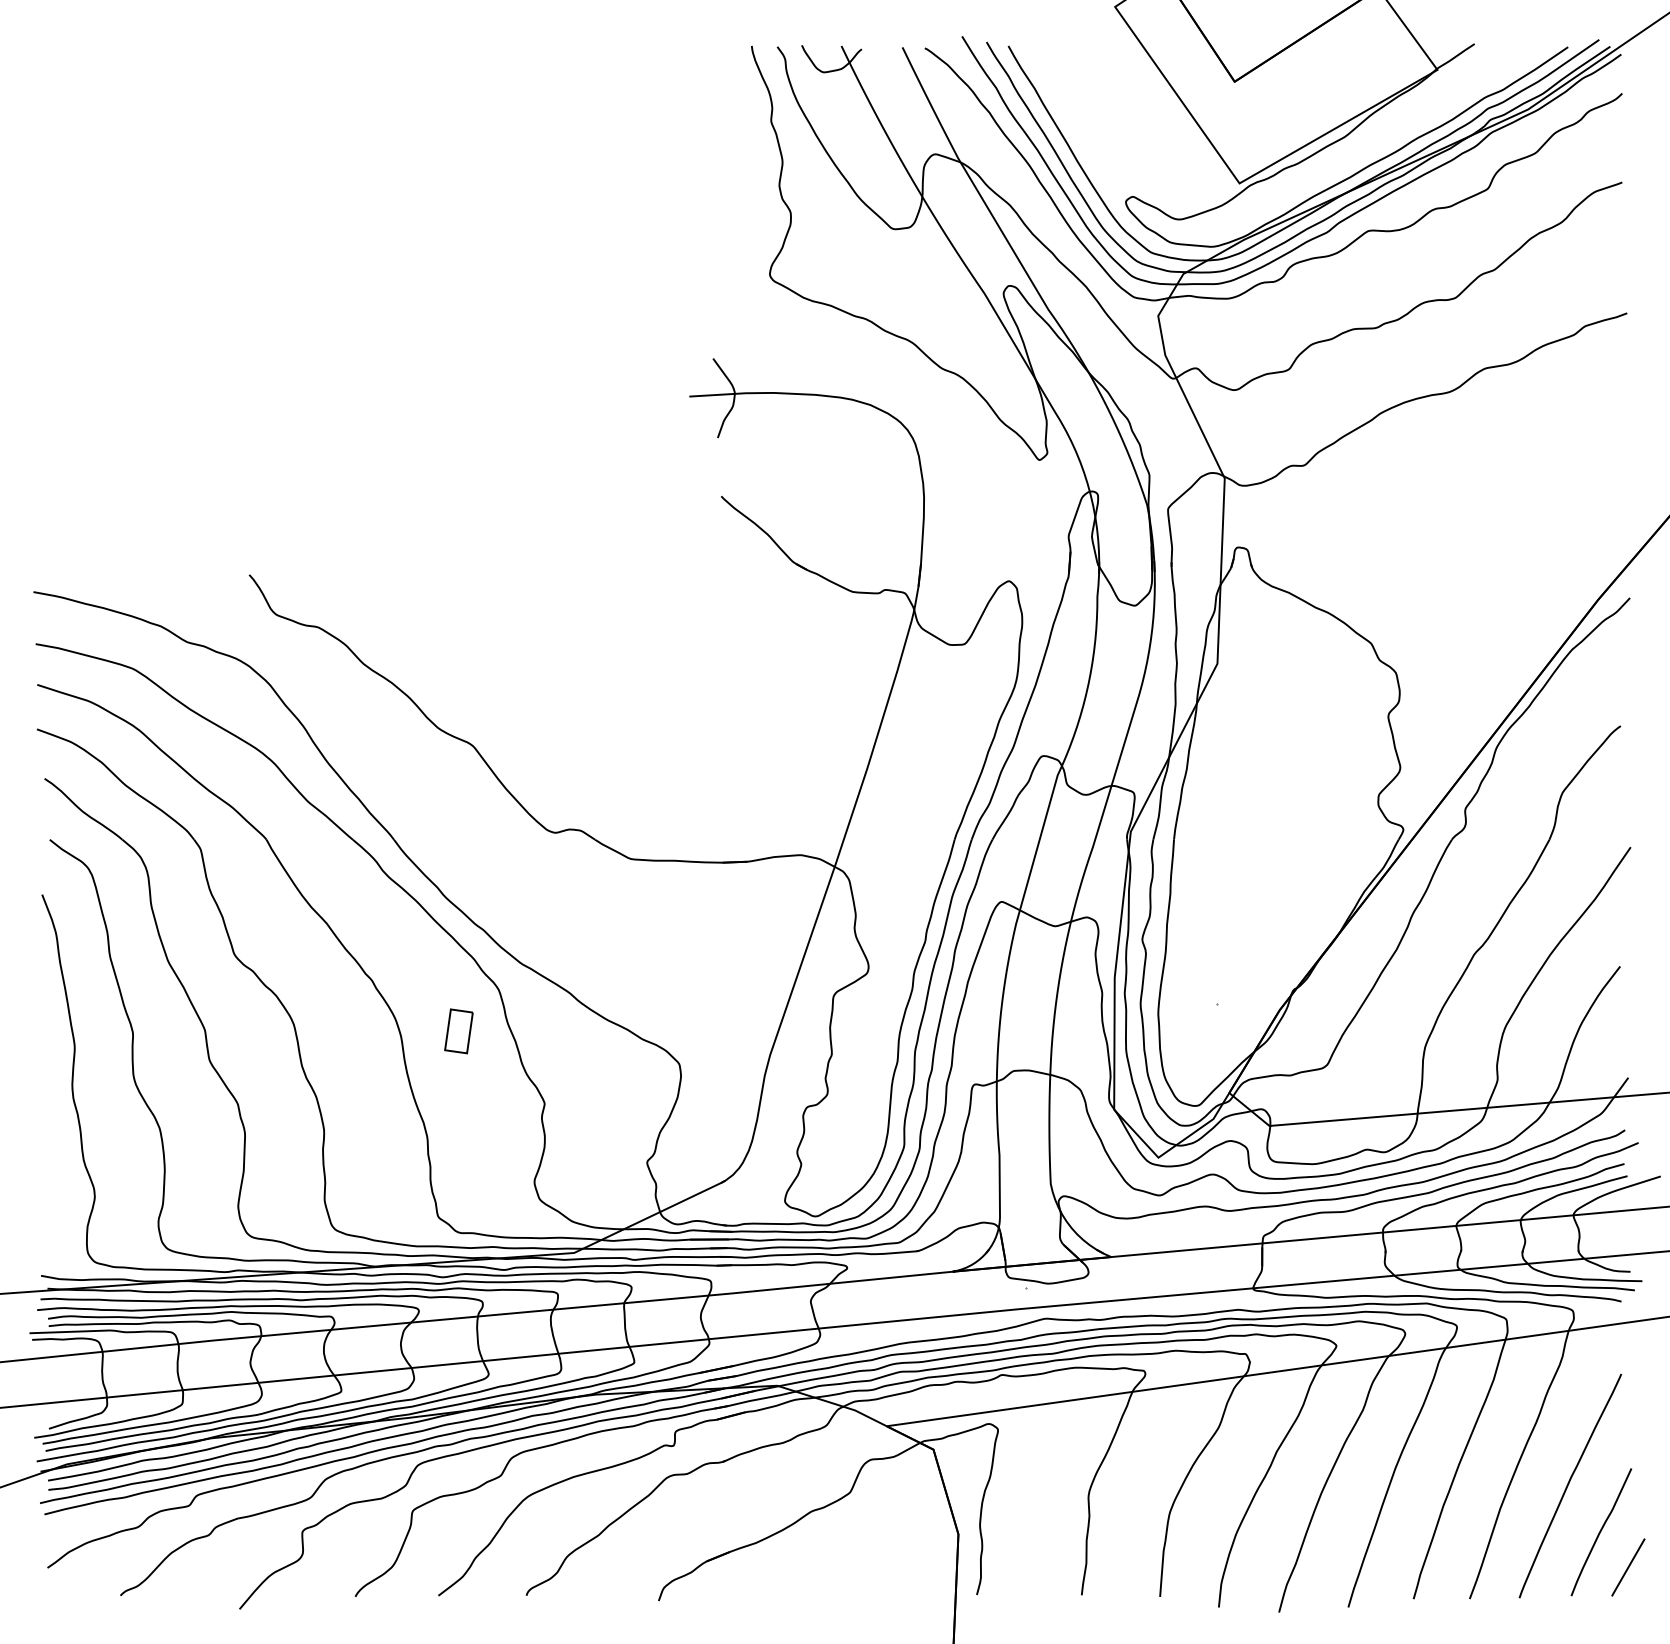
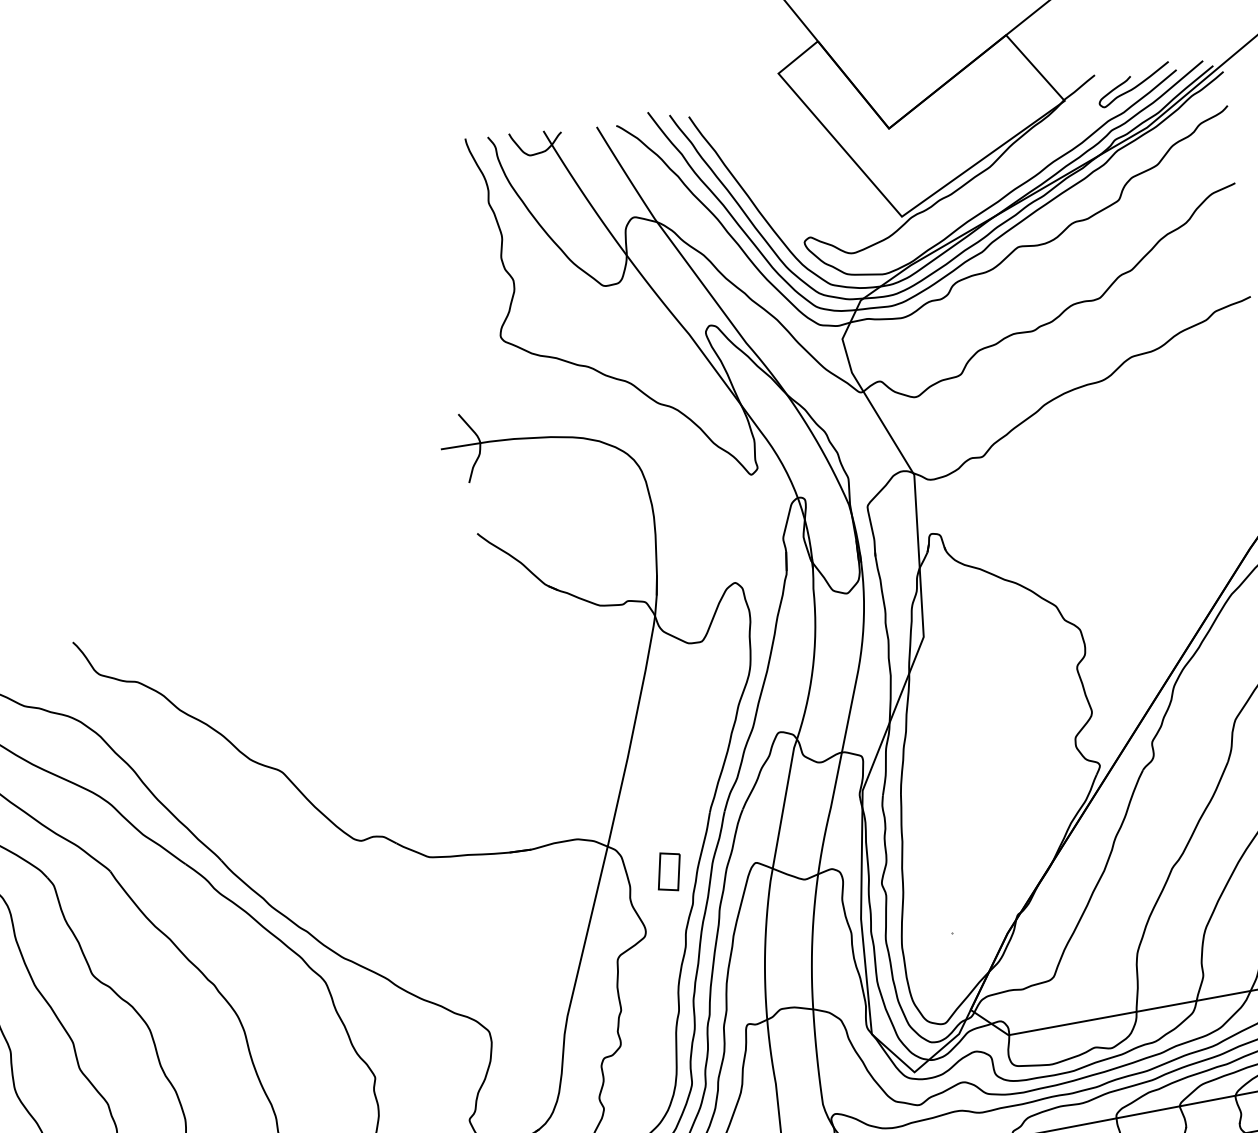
curve: (1518, 61) -> (1134, 86), added
part: (458, 1031) -> (668, 871), moved

